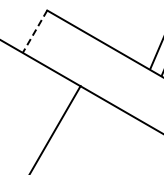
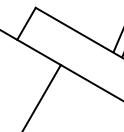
line: (34, 32) -> (26, 24), dashed -> solid

